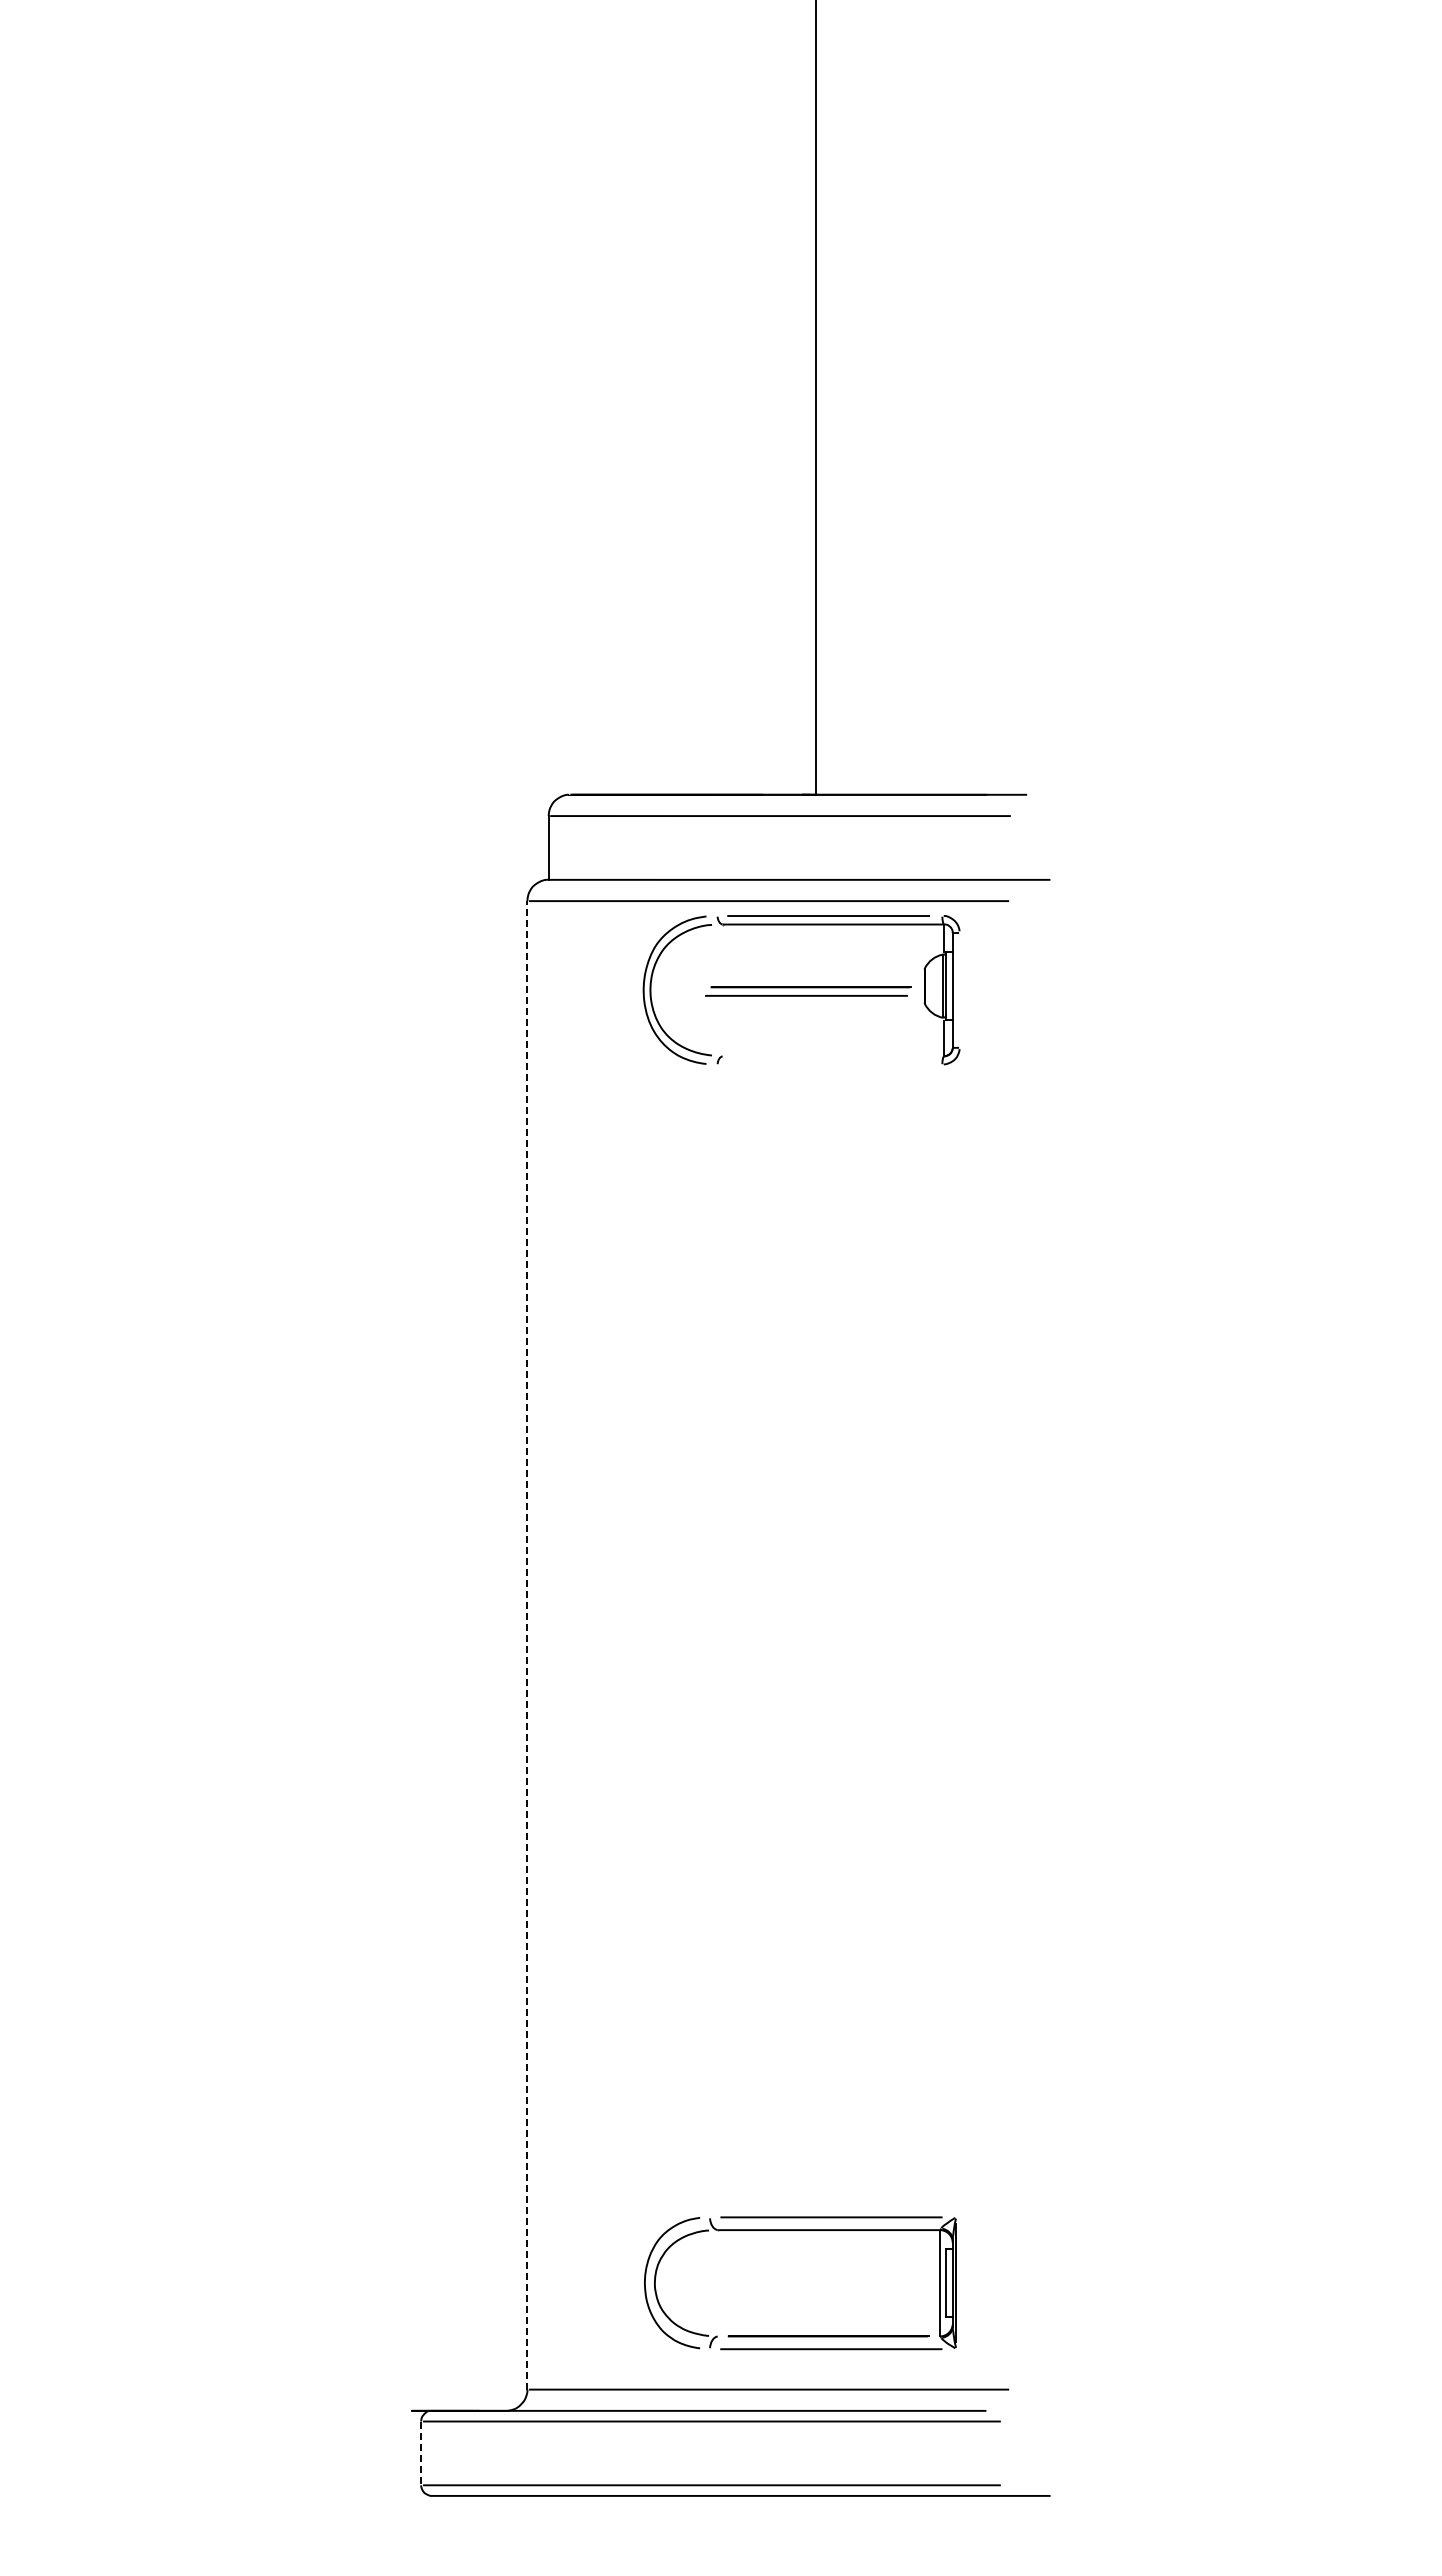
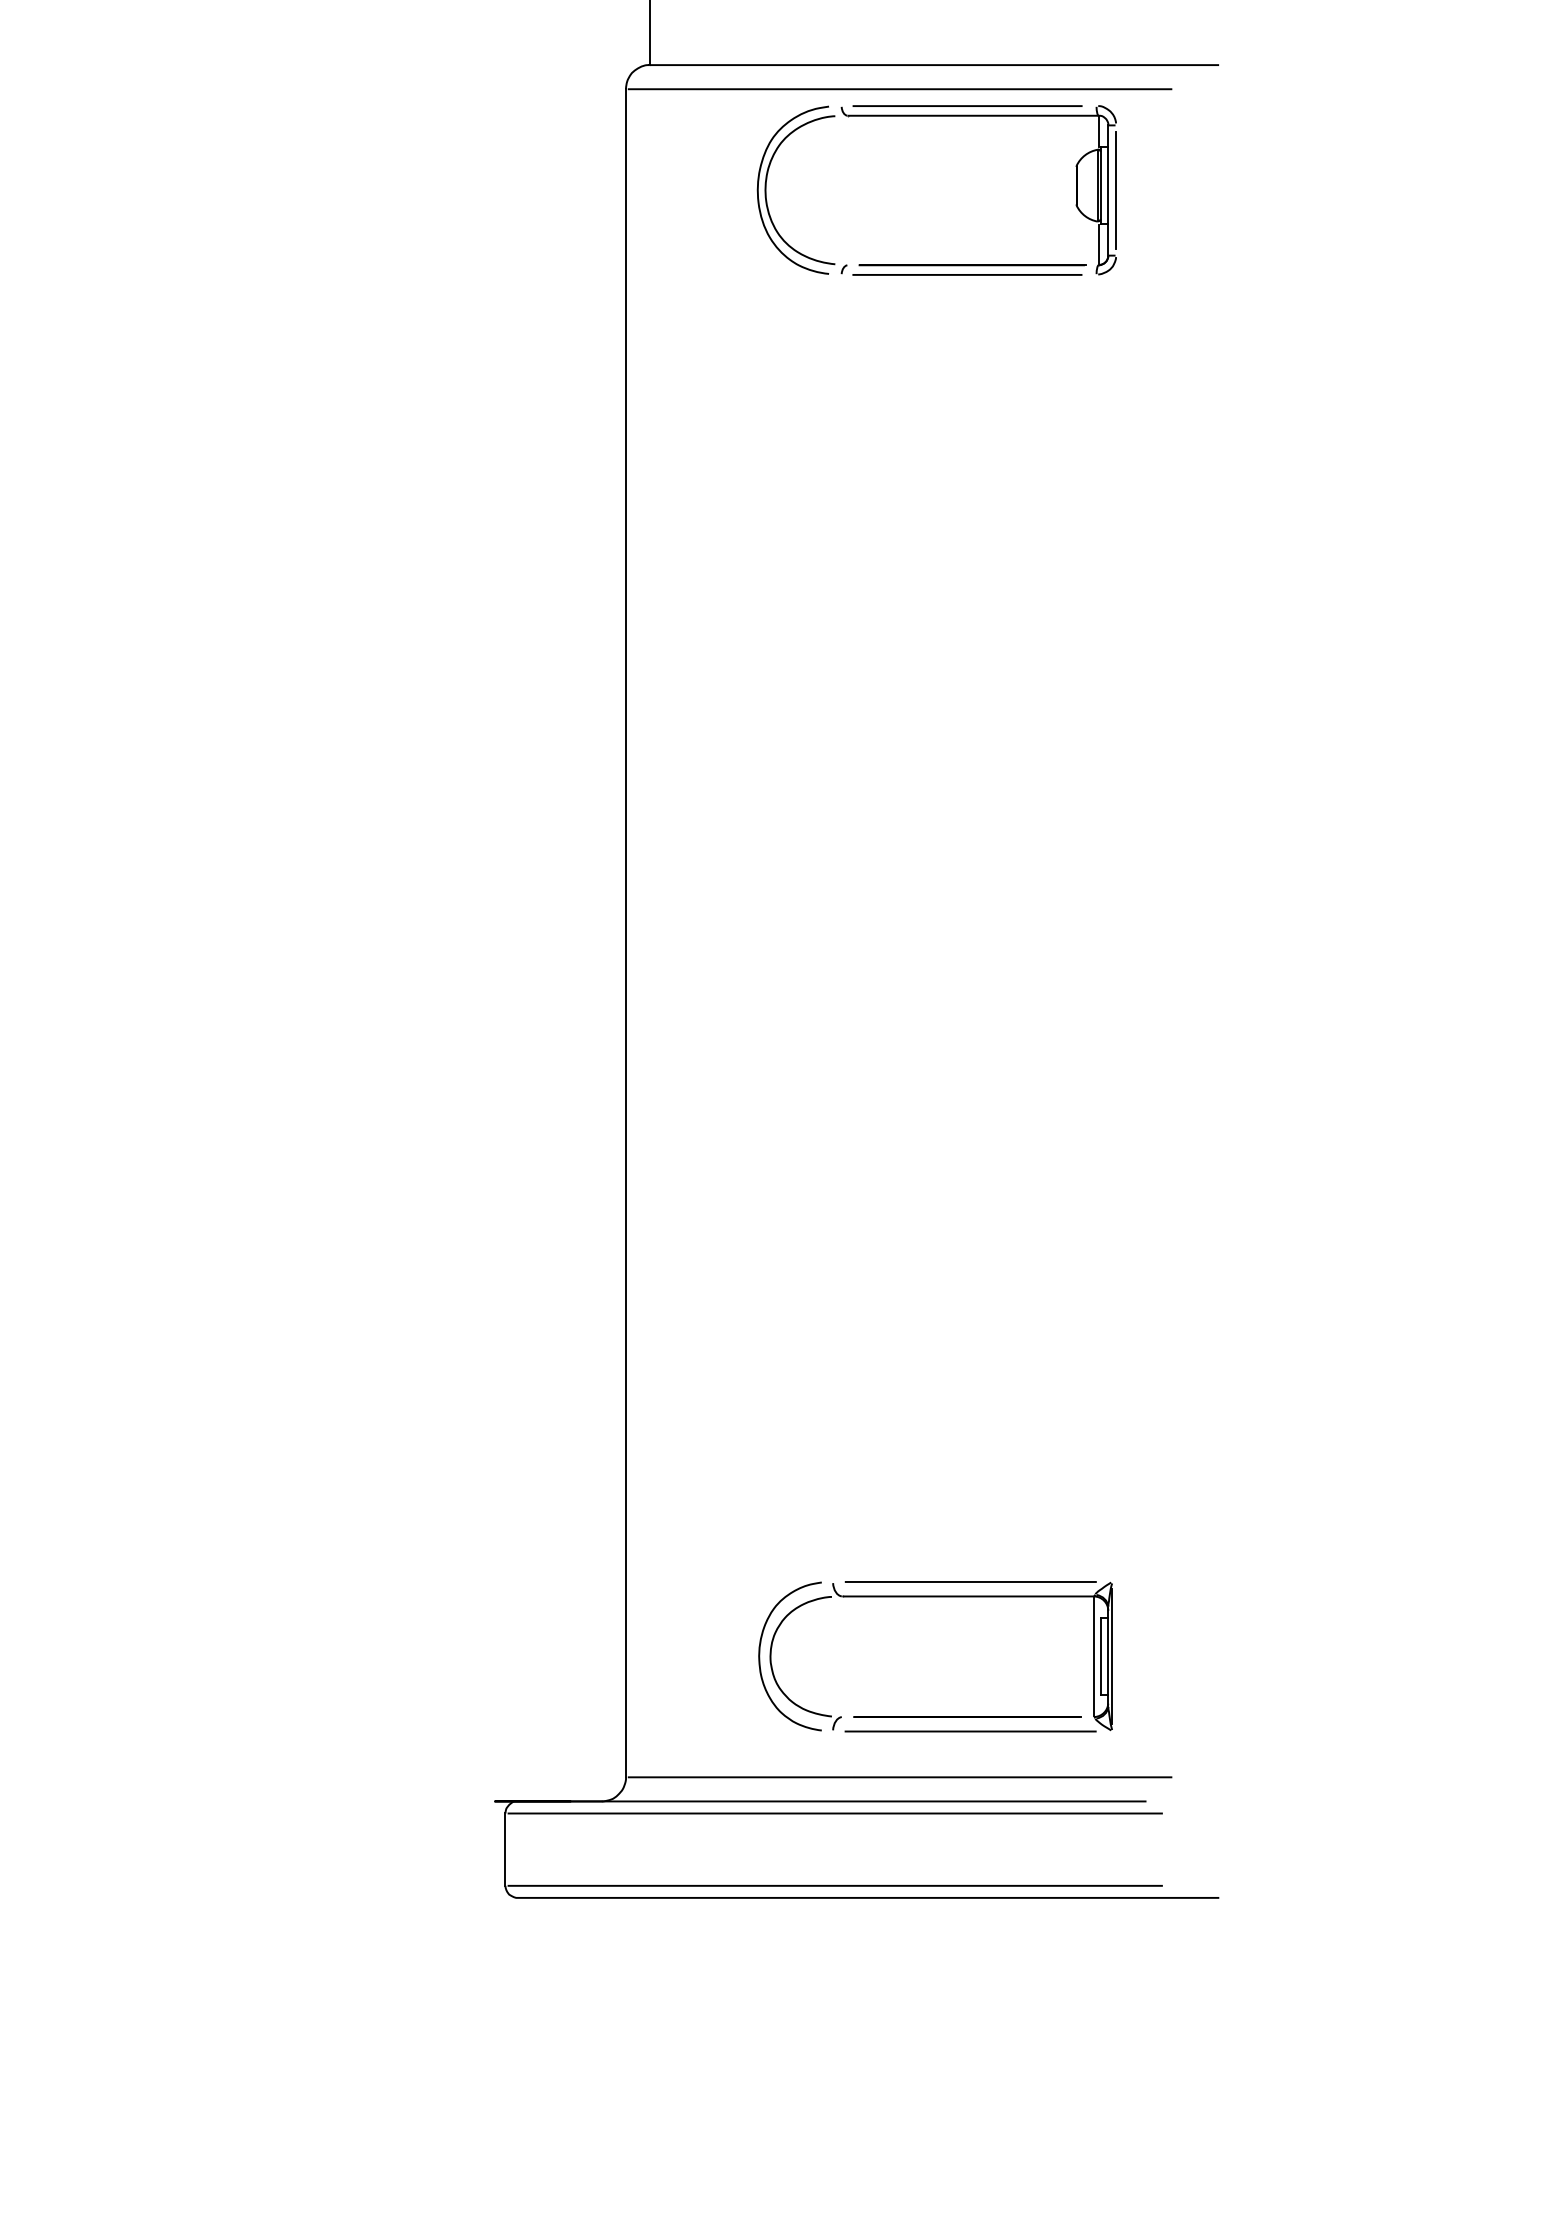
line: (959, 989) -> (1115, 189), added
part: (808, 991) -> (969, 269), moved
line: (527, 1644) -> (626, 932), dashed -> solid
line: (421, 2453) -> (505, 1849), dashed -> solid

